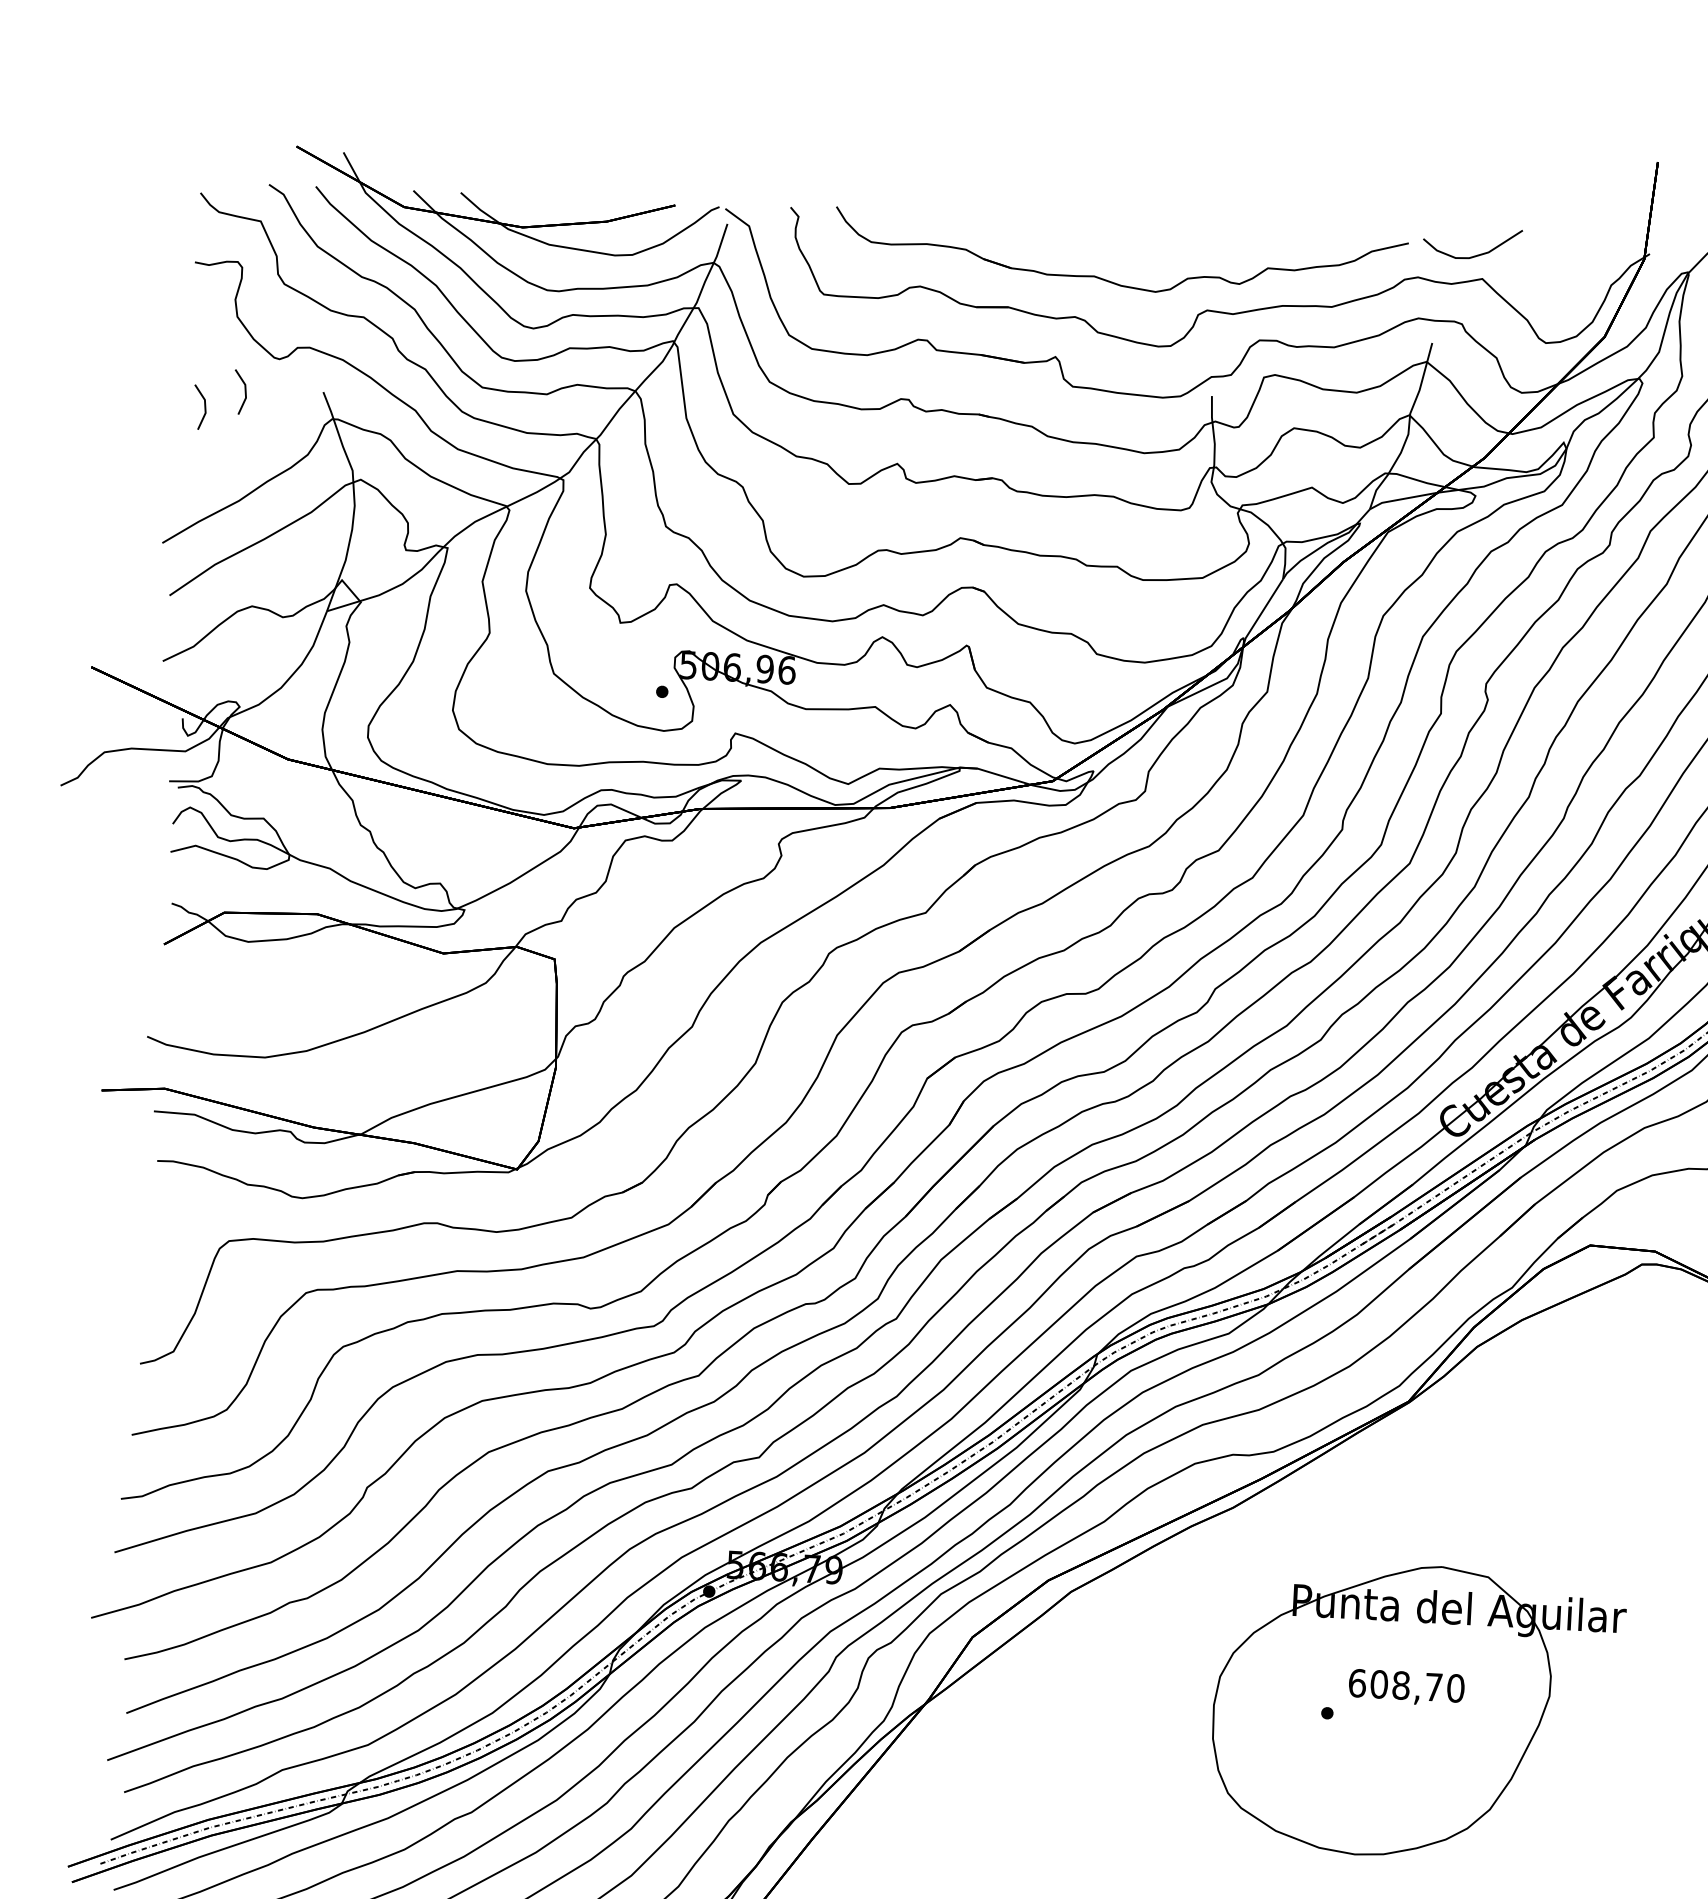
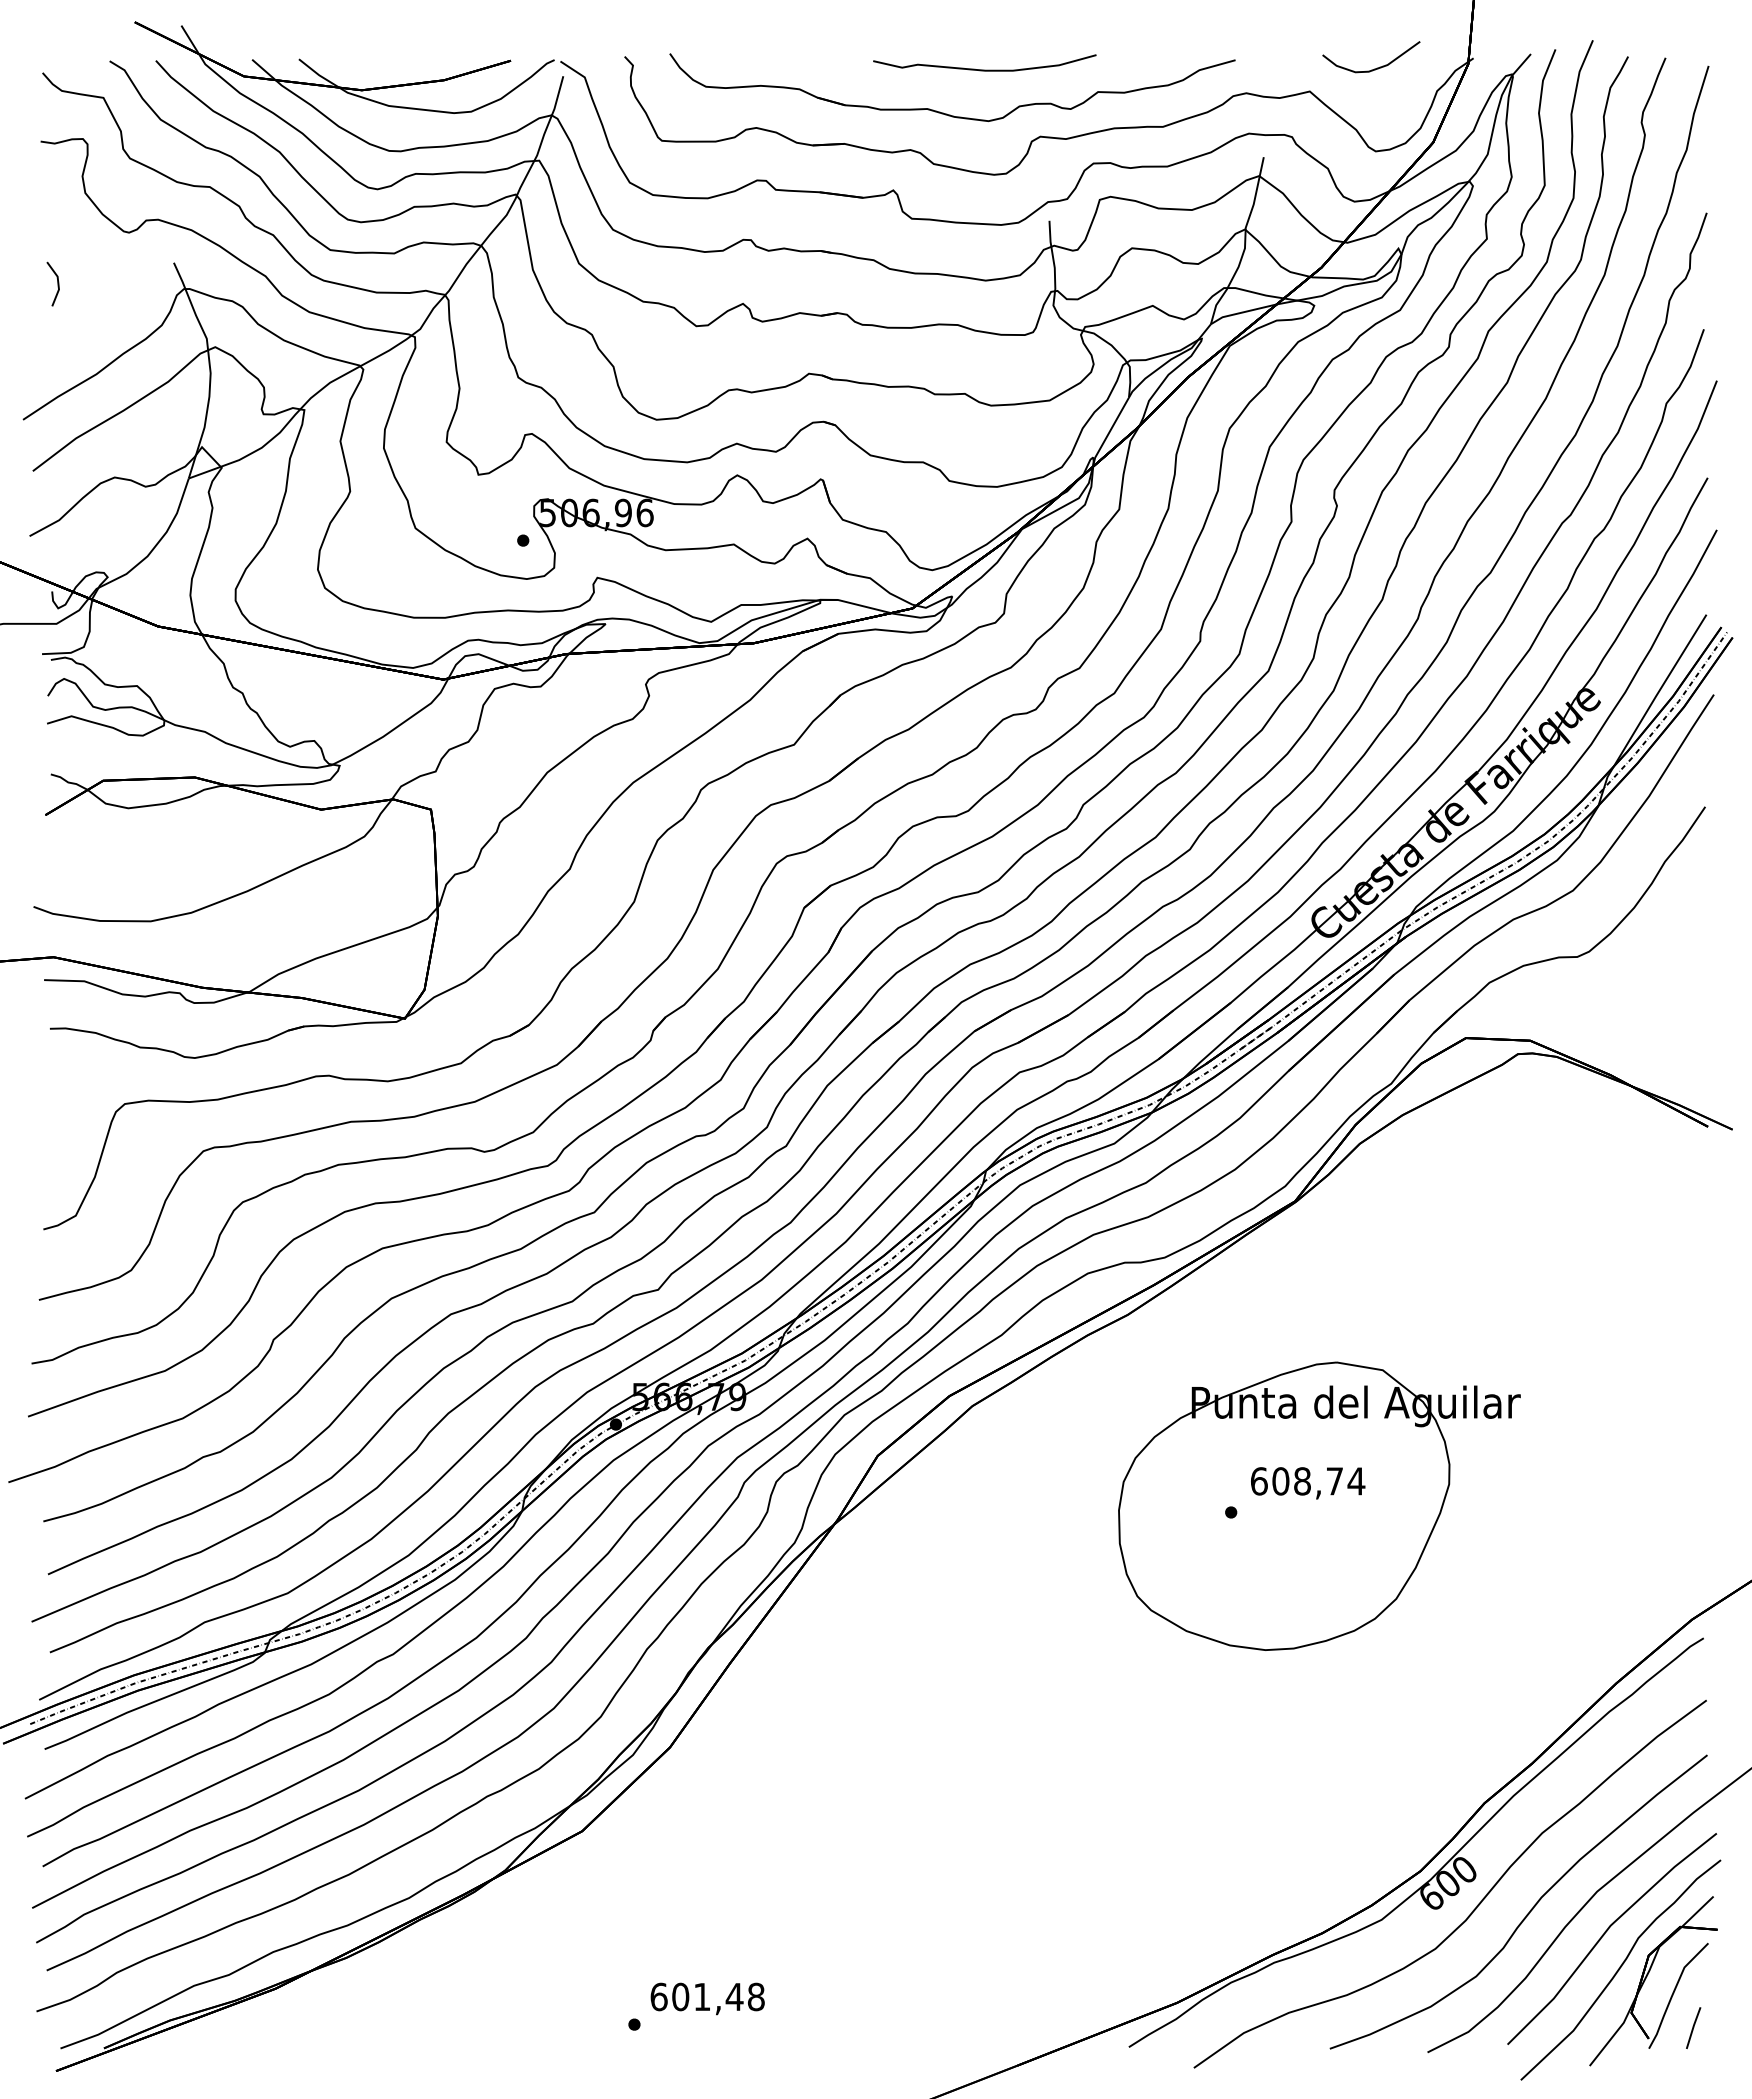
curve: (1154, 239) -> (984, 69), added
curve: (1475, 255) -> (1374, 68), moved
line: (244, 391) -> (96, 266), removed
text: (1455, 1688) -> (1356, 1481), 608,70 -> 608,74

